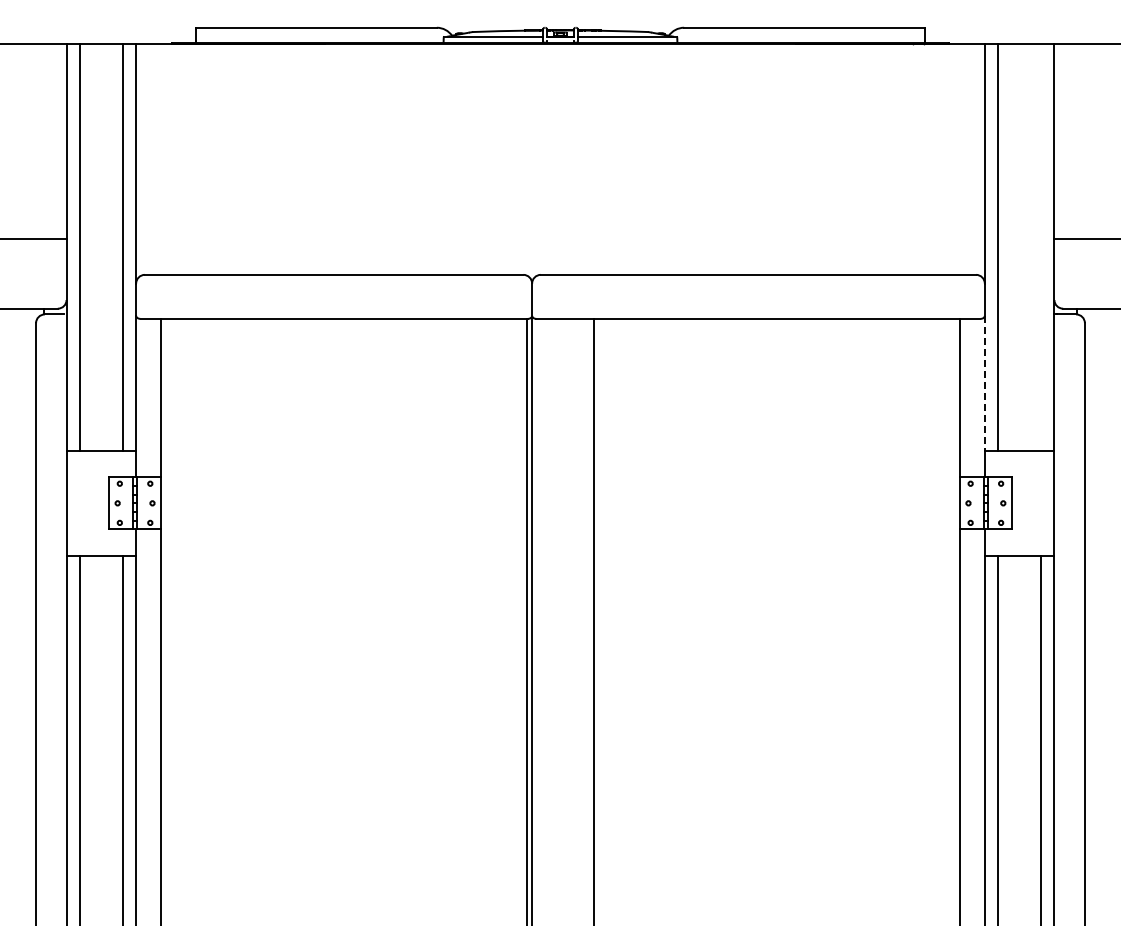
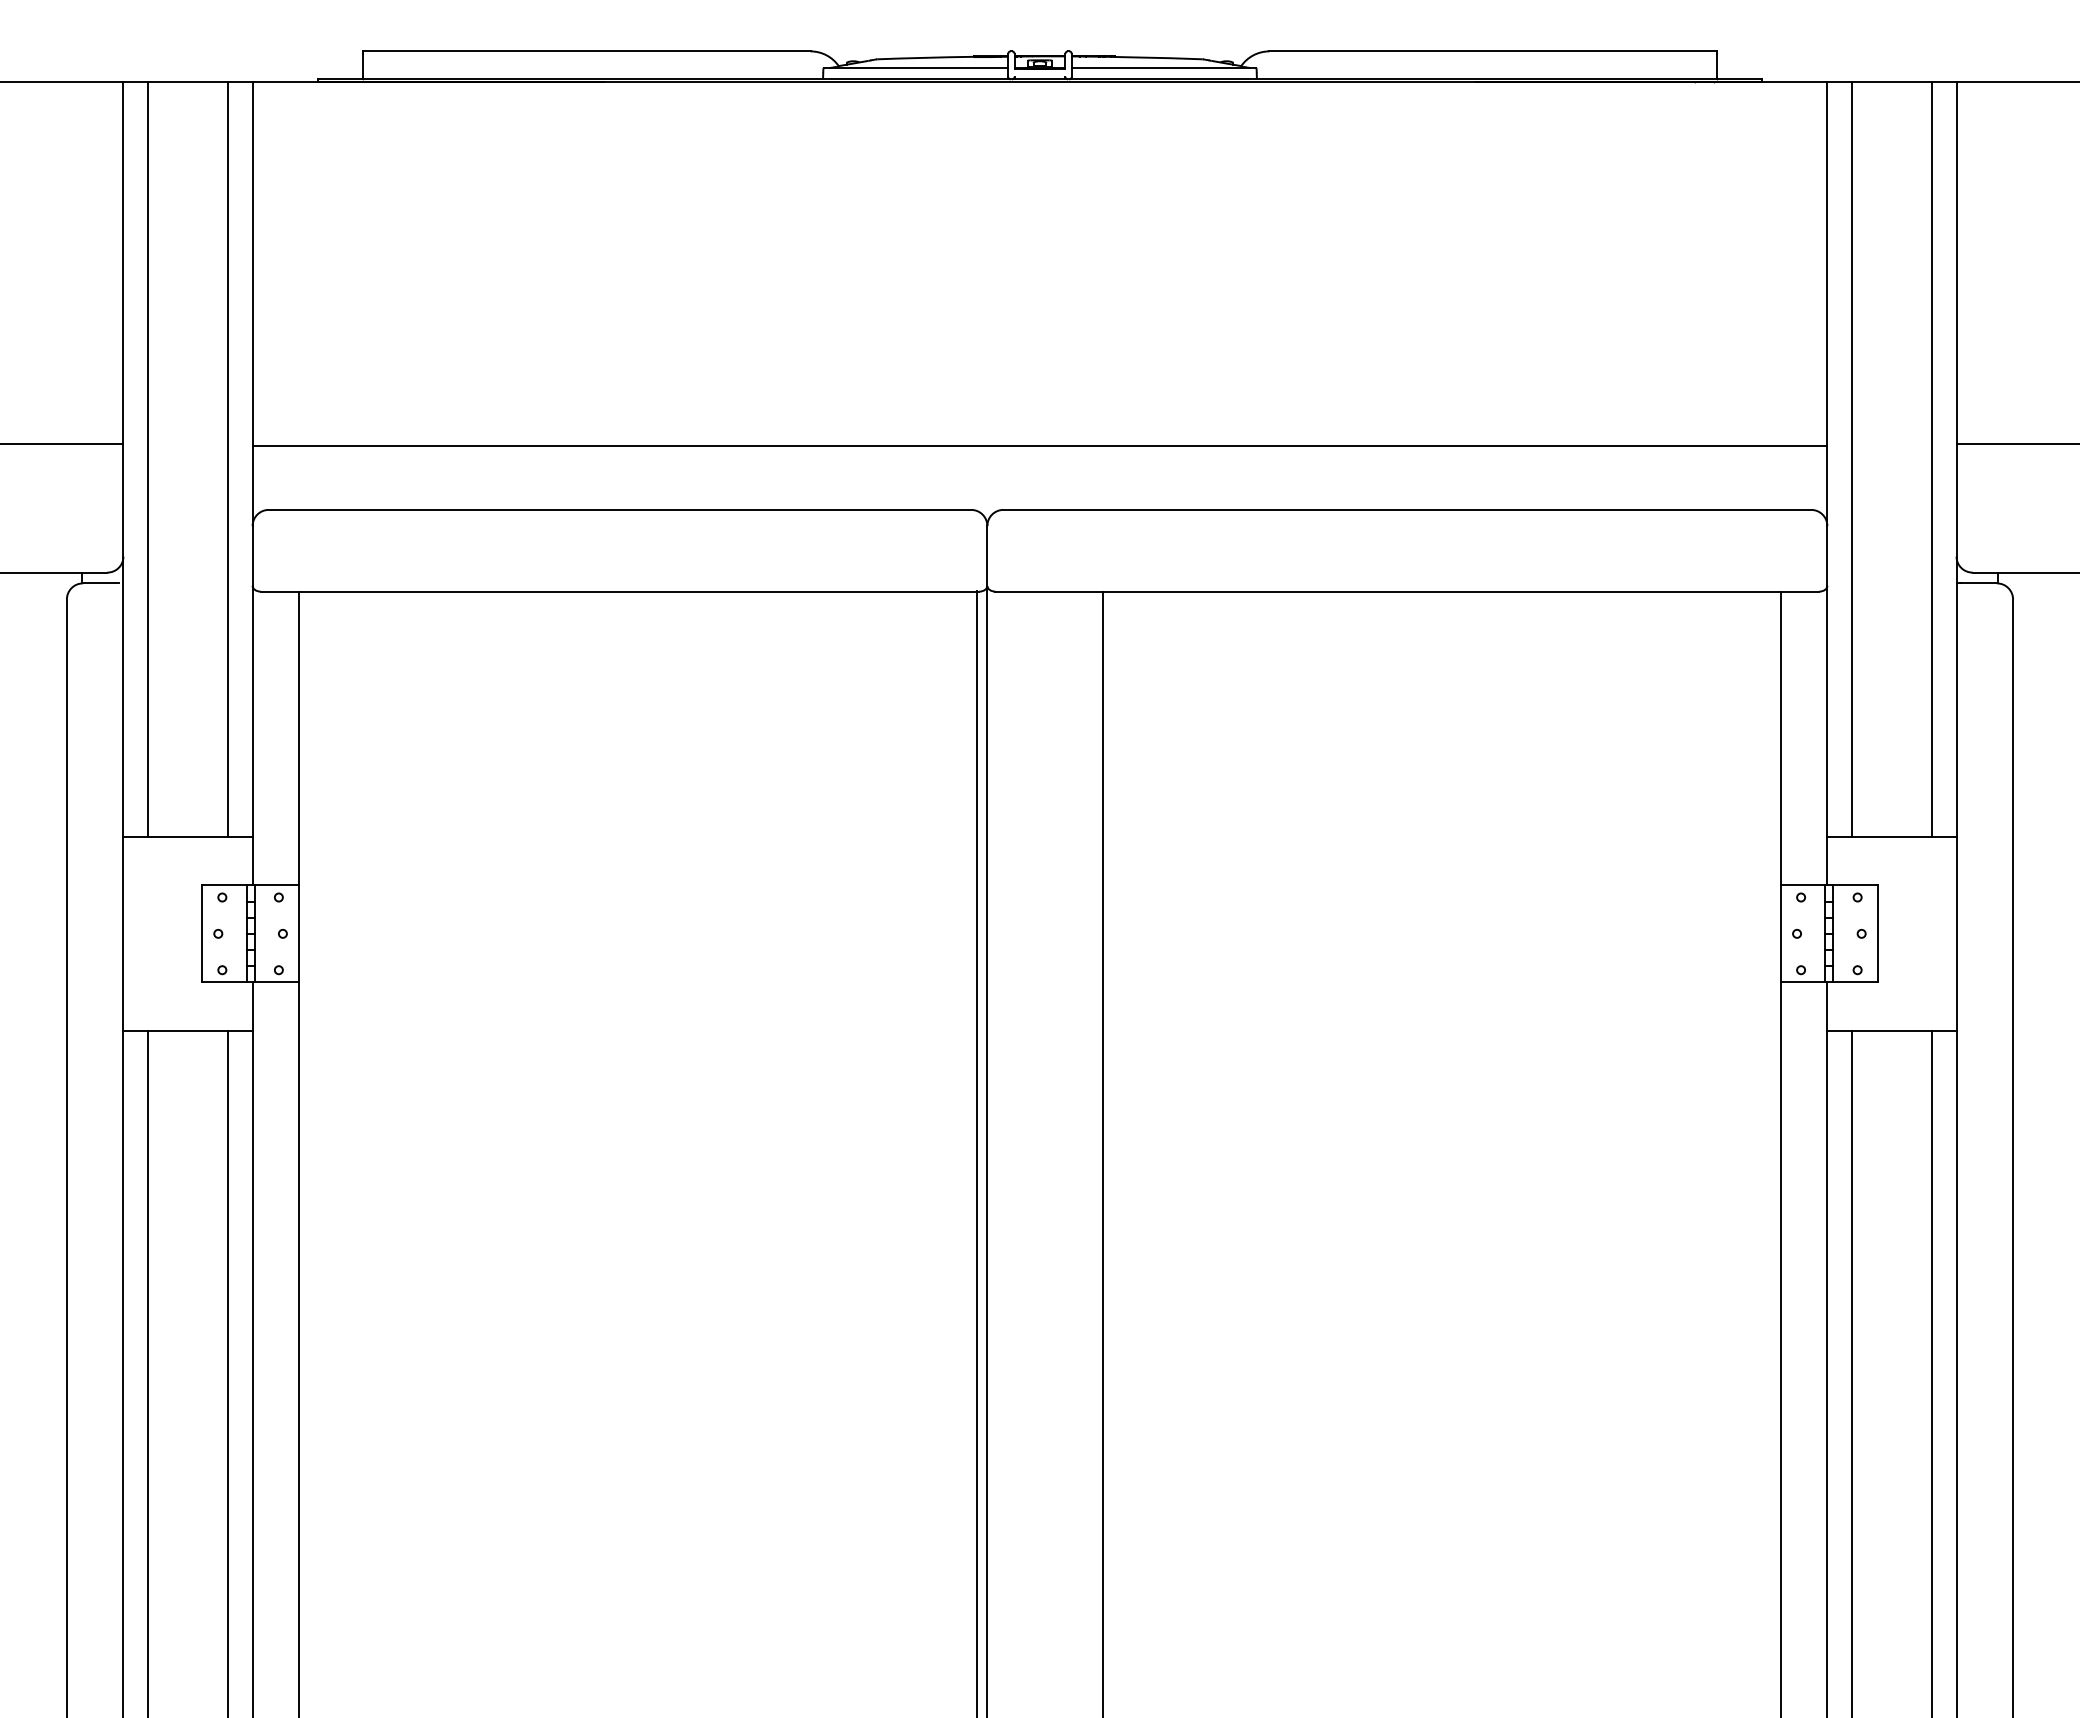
line: (560, 240) -> (1040, 446), added
line: (1041, 247) -> (1932, 459), added
line: (984, 383) -> (1826, 711), dashed -> solid

